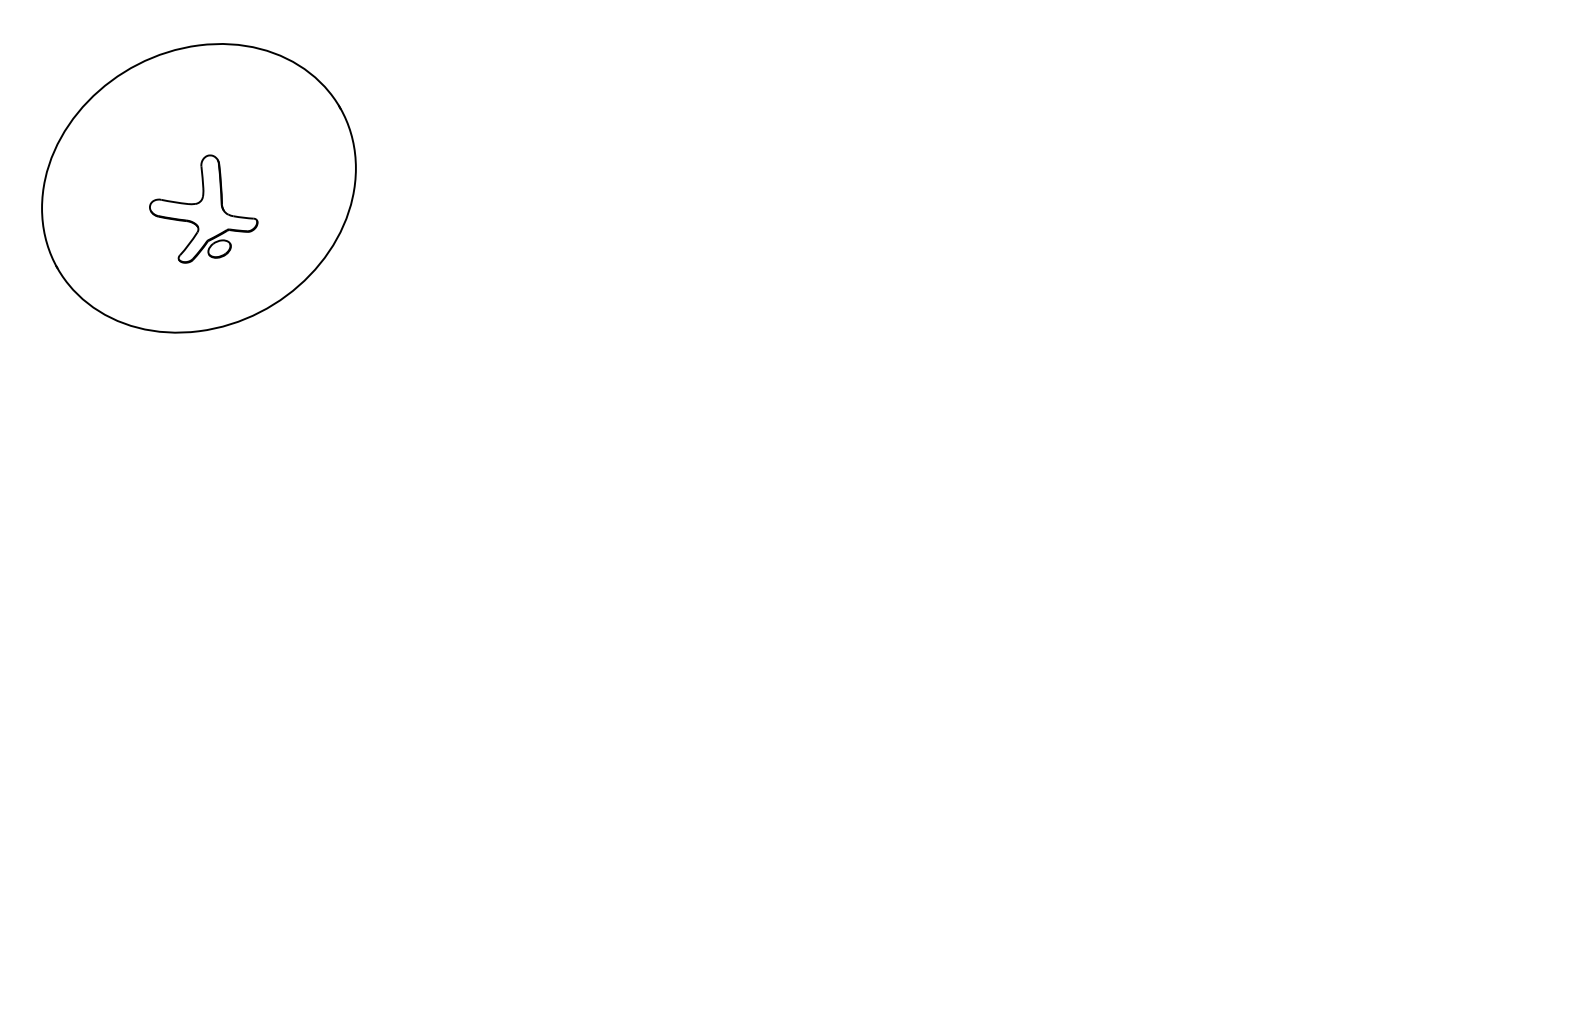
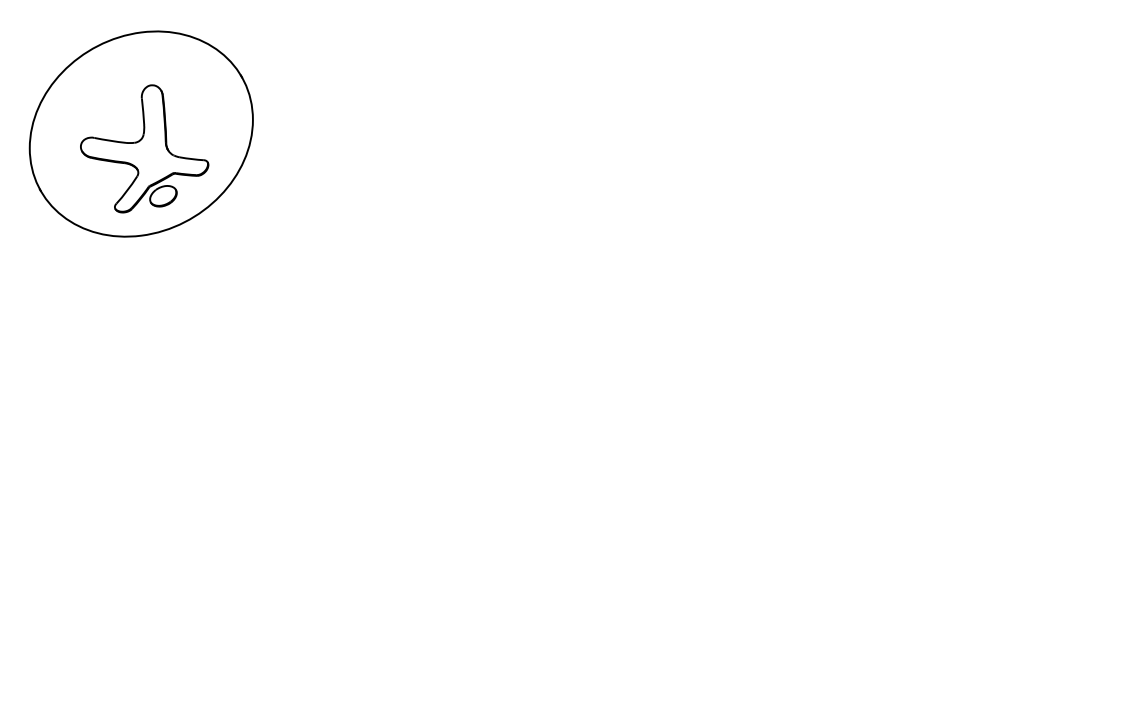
part: (203, 208) -> (144, 148), size x1.67

